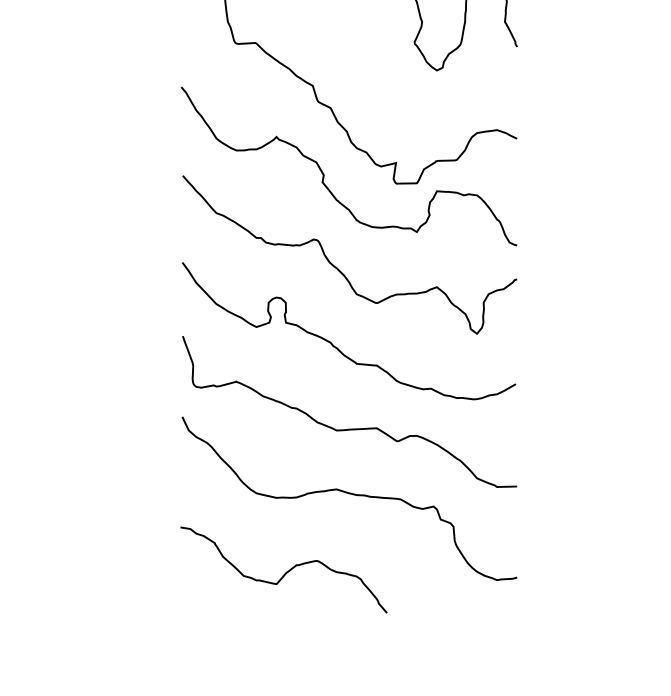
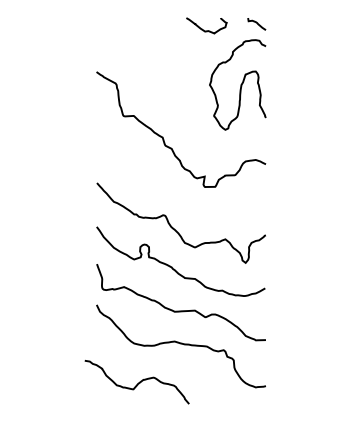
curve: (326, 174) -> (169, 182), removed
curve: (284, 572) -> (137, 383), moved

